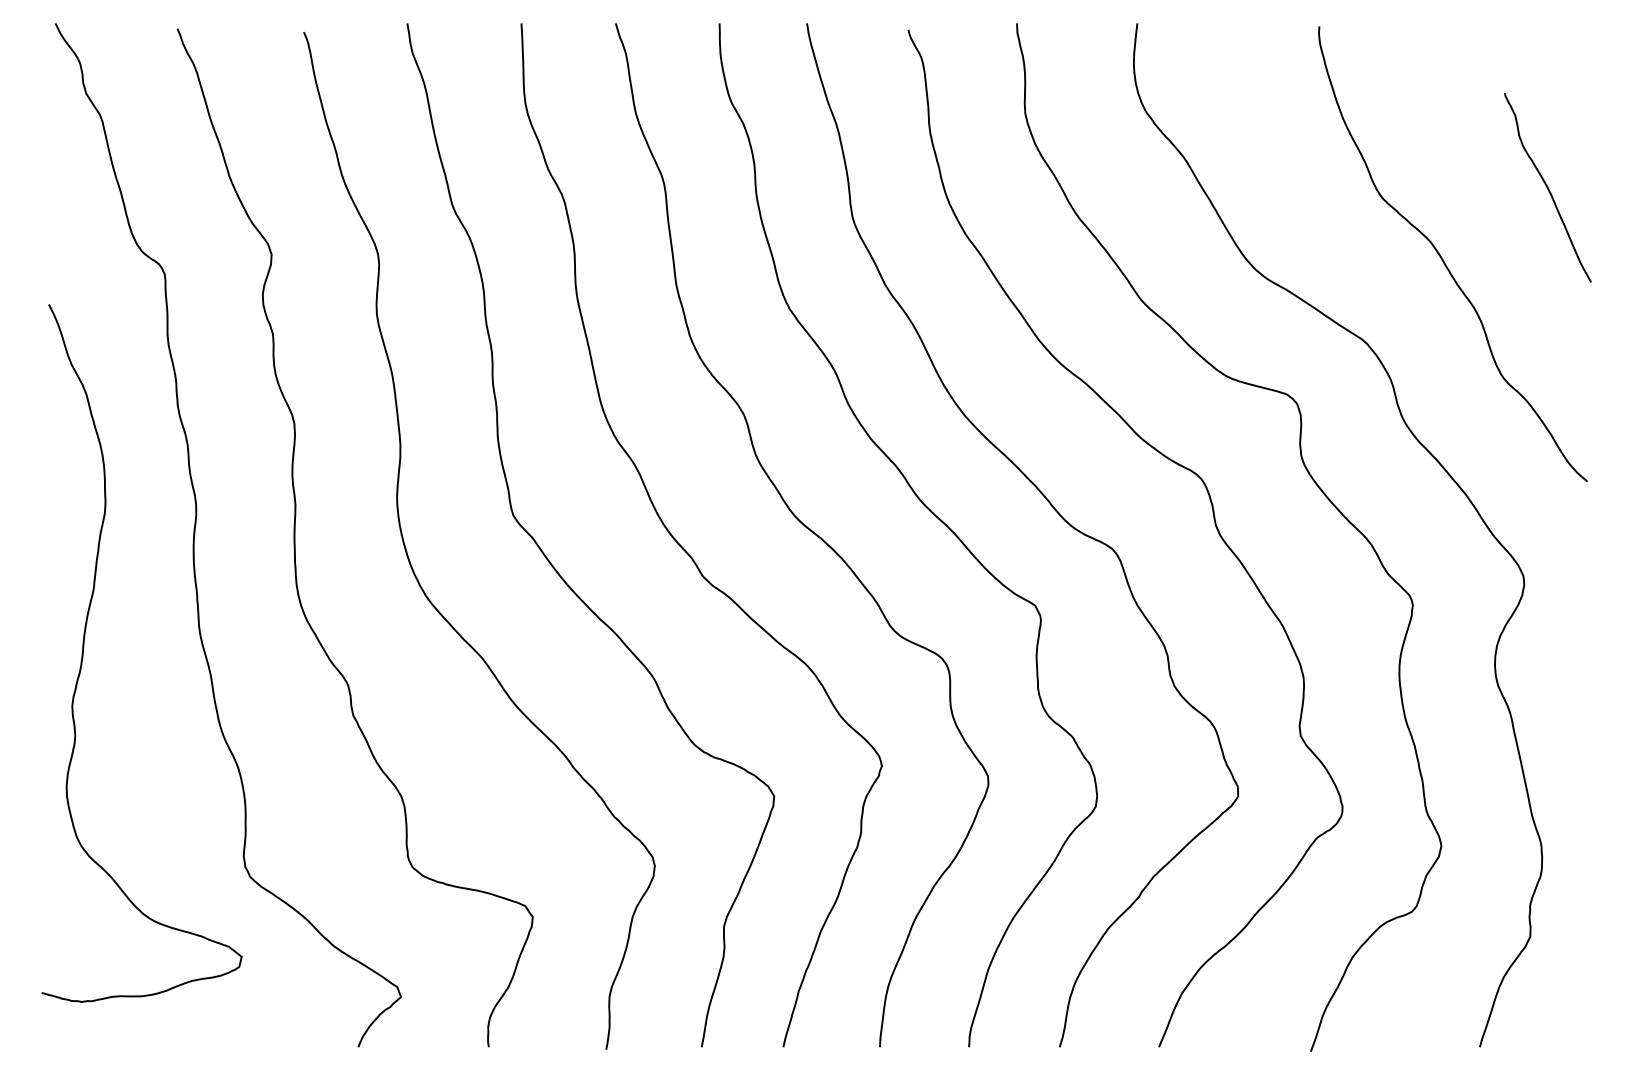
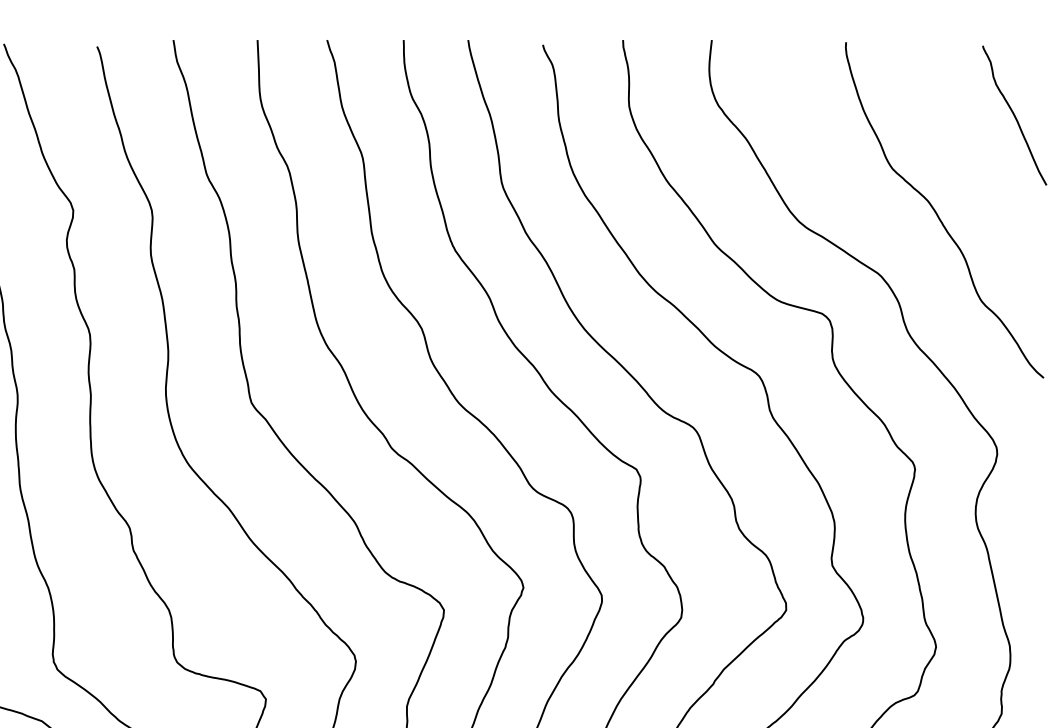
curve: (1547, 187) -> (1014, 115), moved

